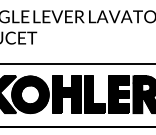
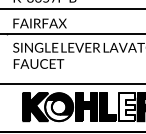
fill: (118, 95) -> (126, 107), removed
fill: (28, 99) -> (57, 110), removed

